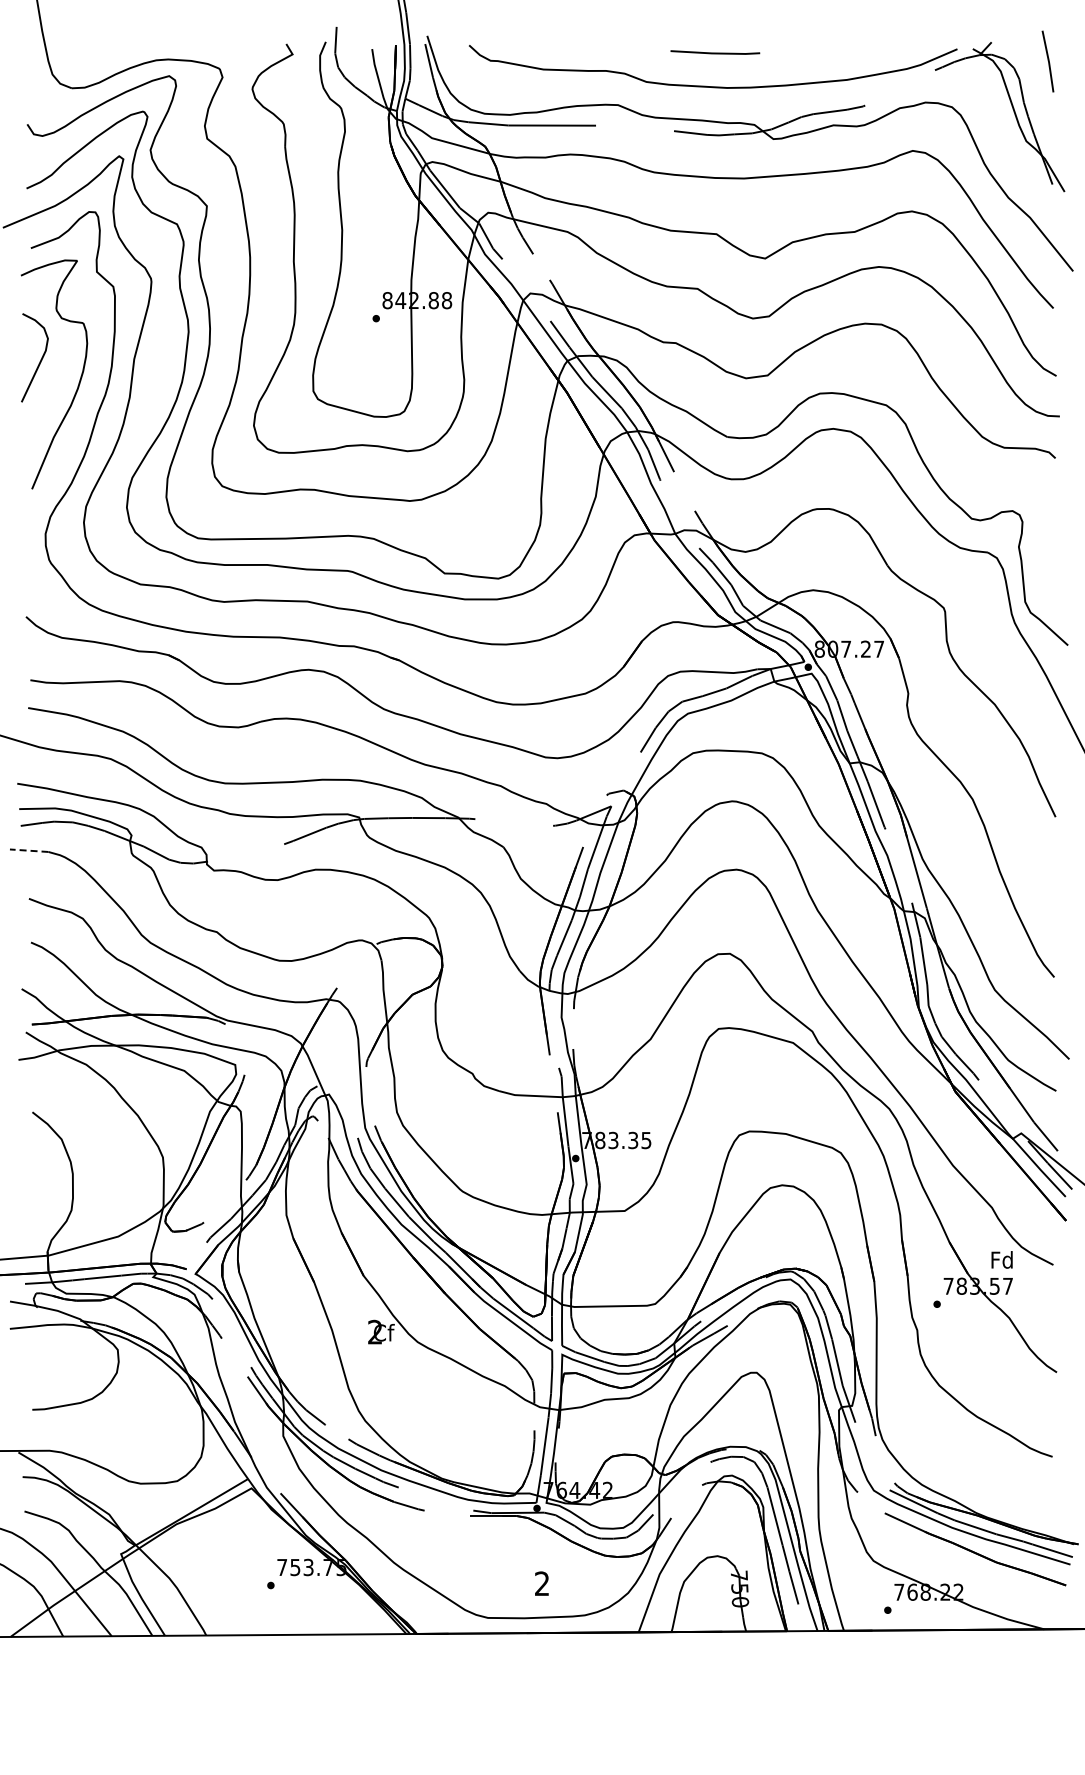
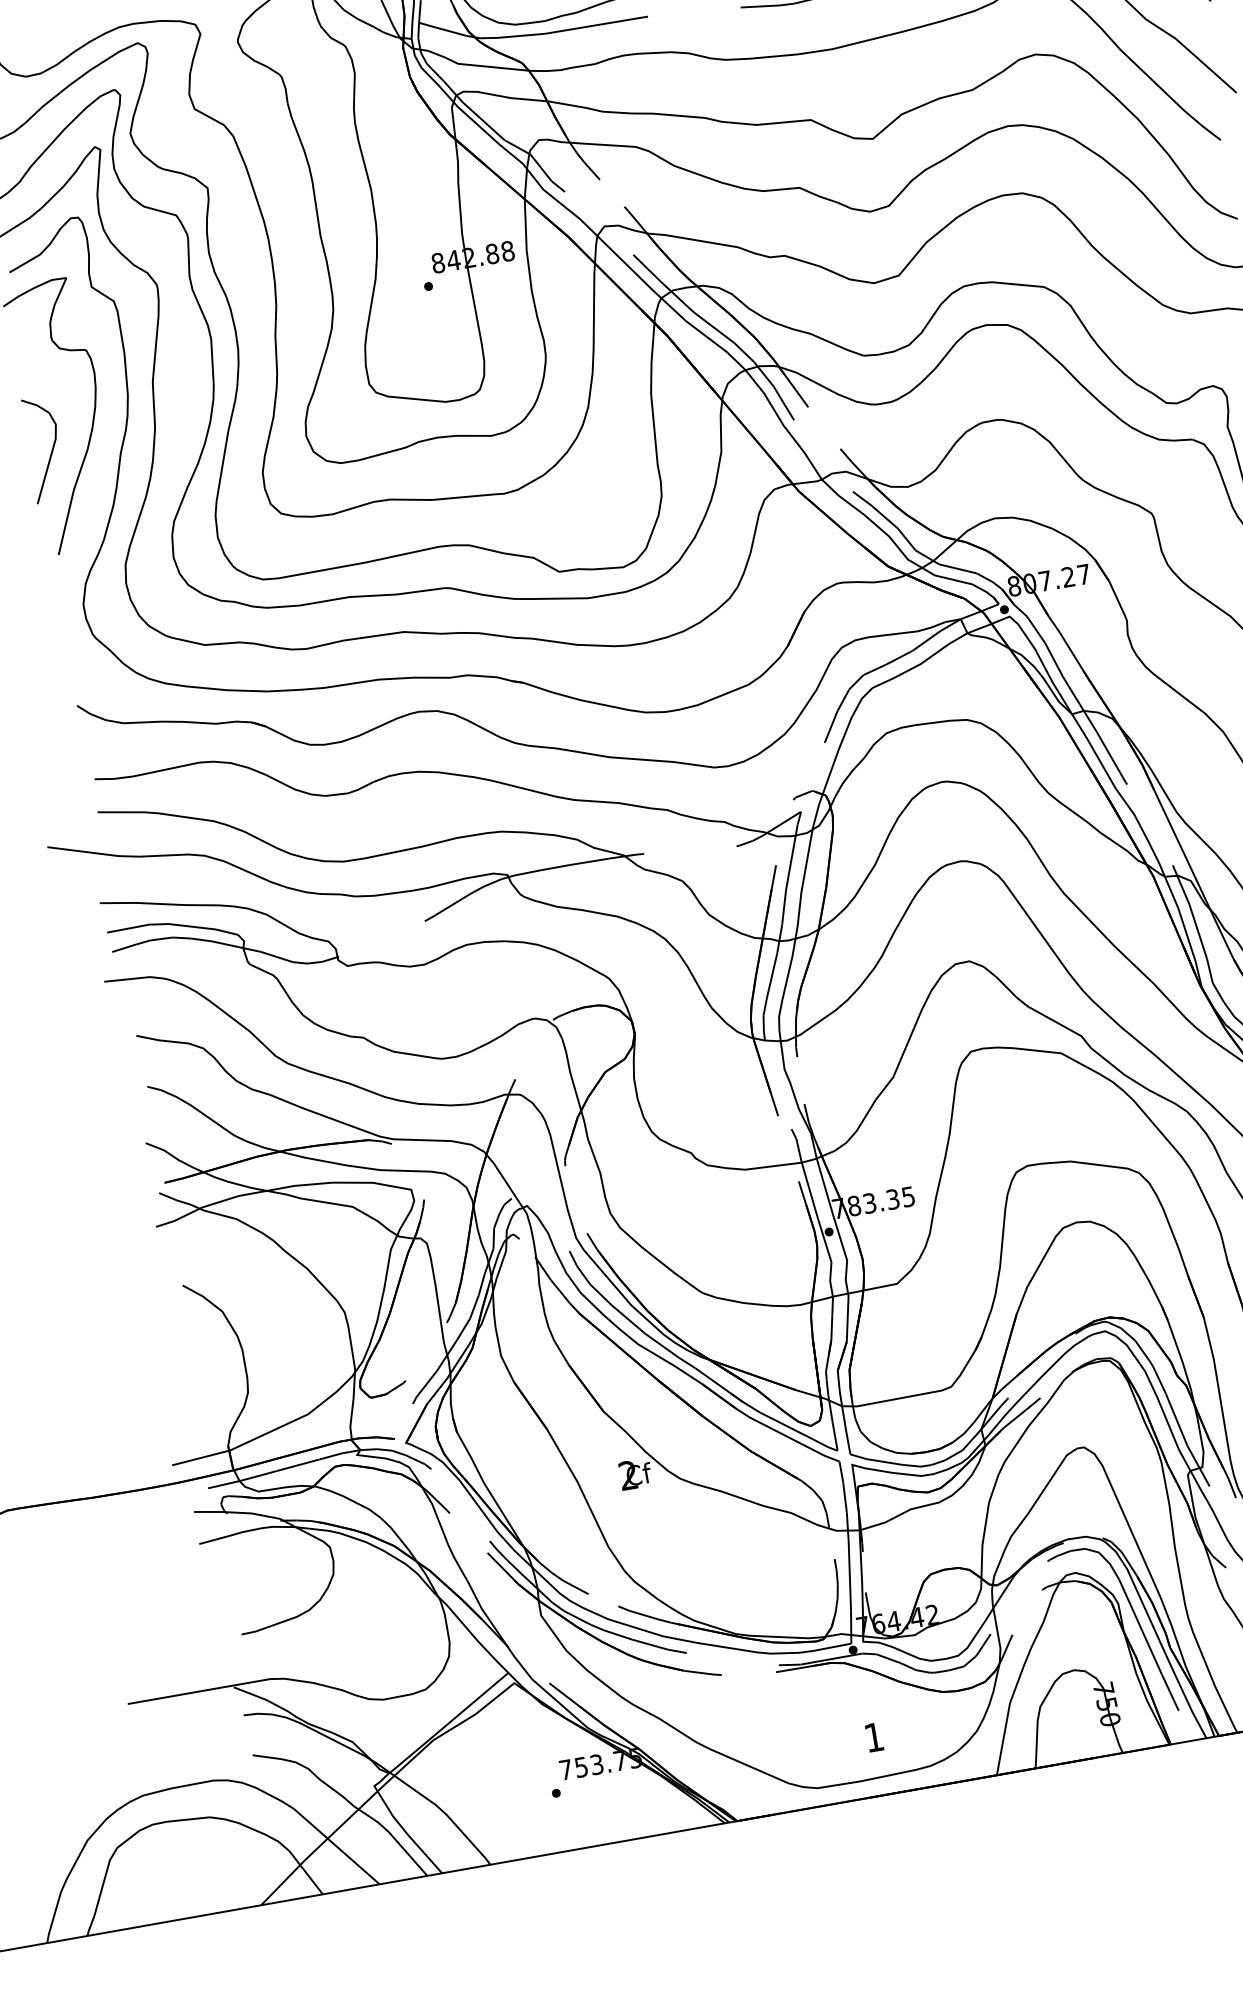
curve: (40, 359) -> (51, 450), moved
line: (28, 850) -> (126, 979), dashed -> solid
text: (541, 1583) -> (873, 1737), 2 -> 1

